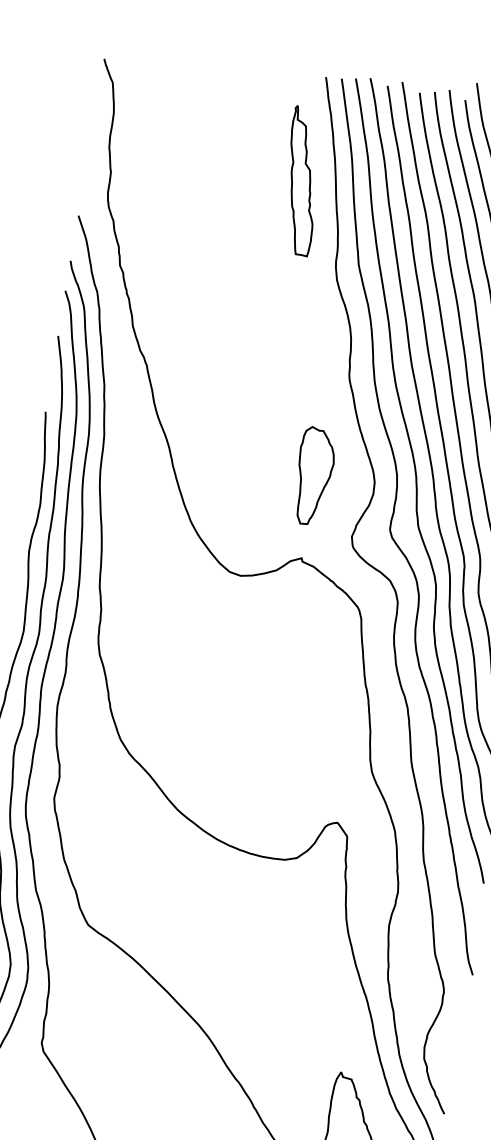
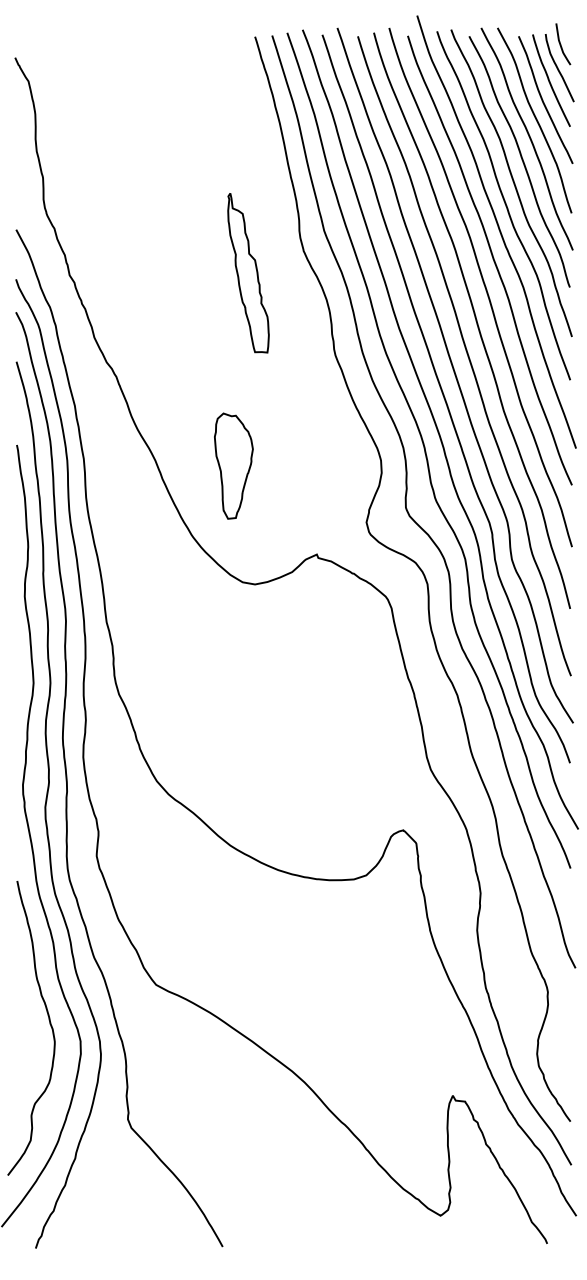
part: (301, 181) -> (248, 273), moved
part: (313, 475) -> (233, 465), moved

